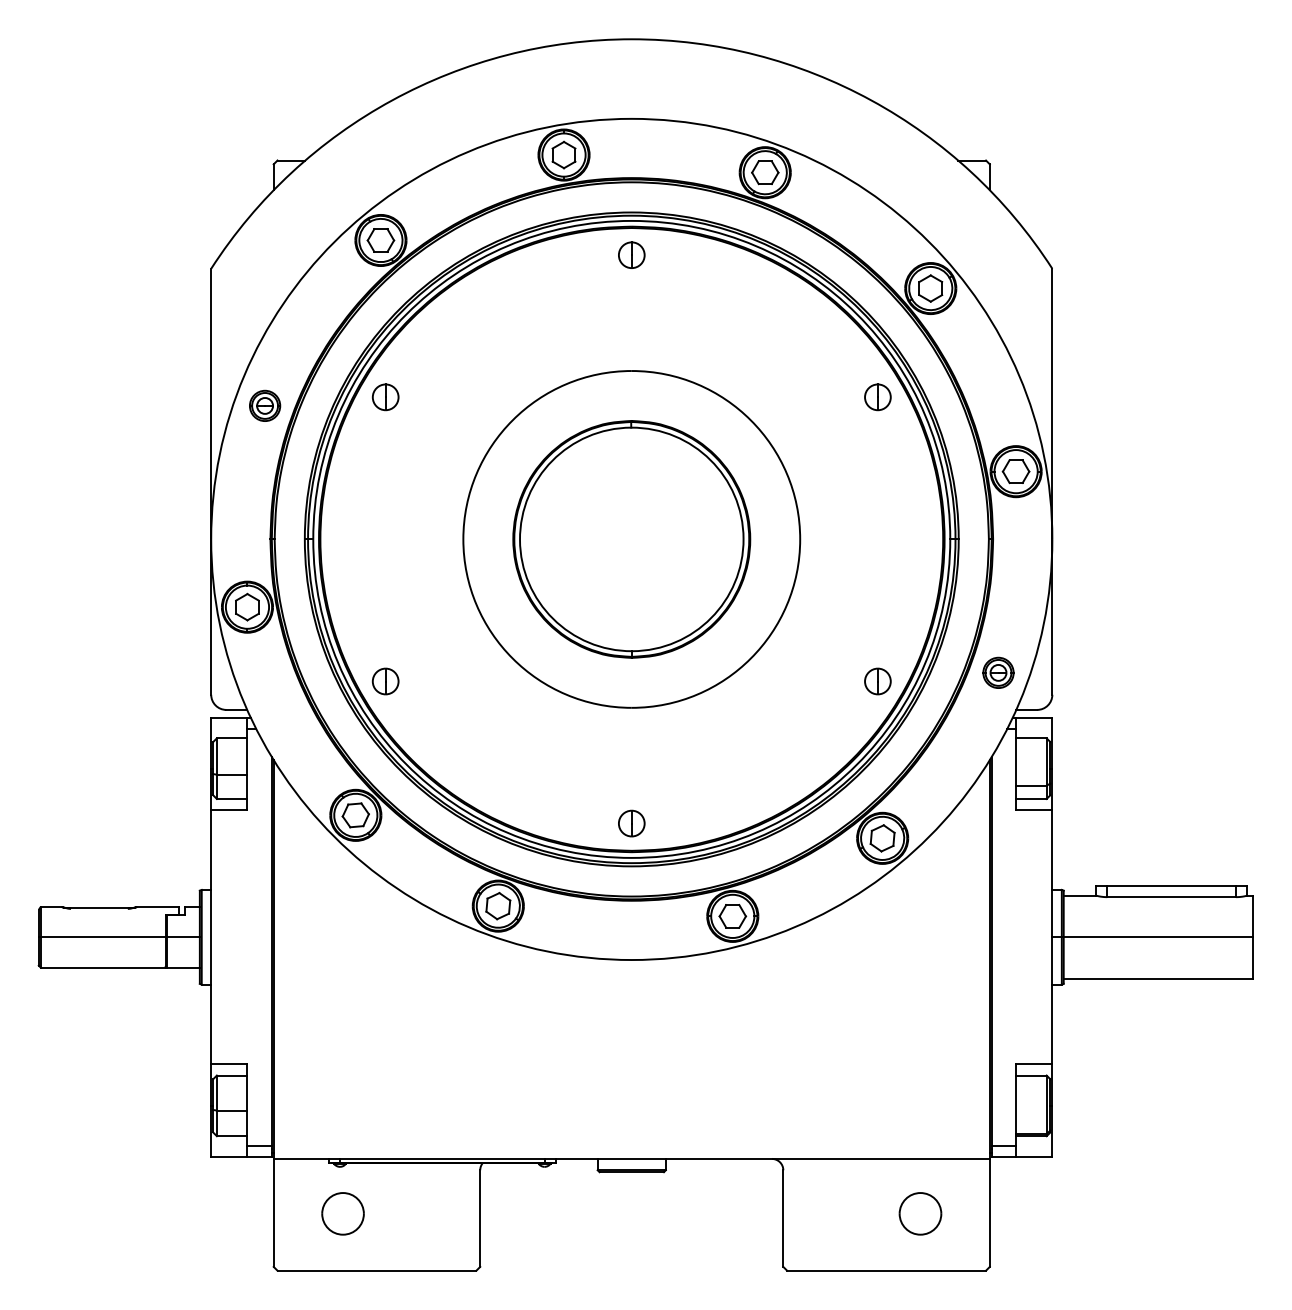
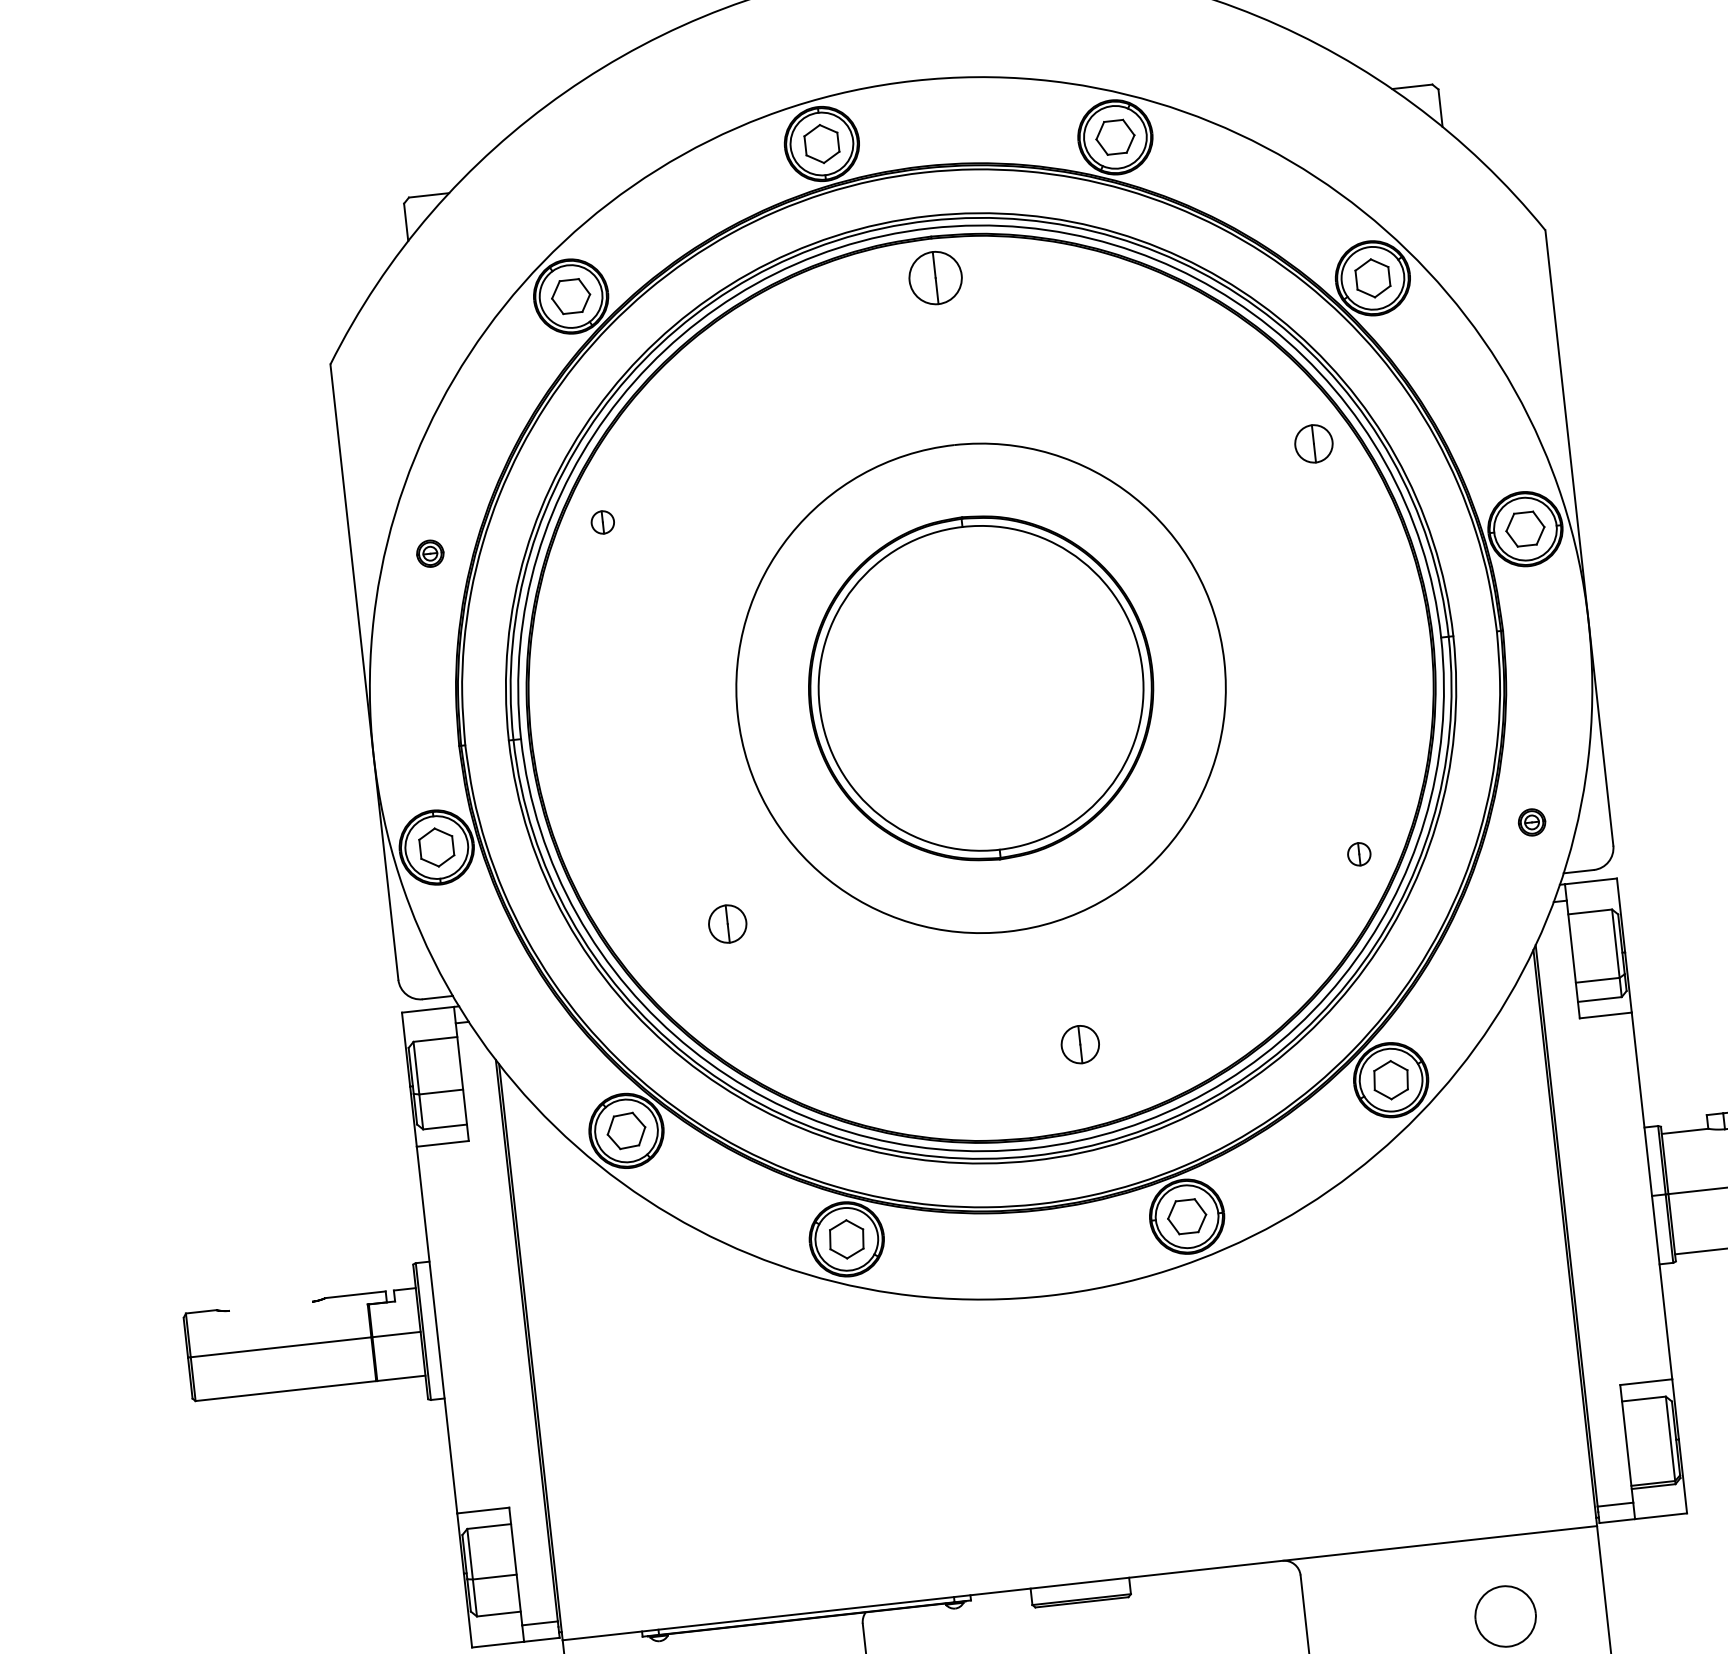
part: (631, 254) -> (935, 276), size x1.4
part: (385, 397) -> (602, 522), size x0.6
part: (265, 405) -> (430, 553), size x0.6
part: (998, 672) -> (1532, 822), size x0.6
part: (385, 681) -> (727, 924), moved
part: (877, 681) -> (1358, 854), size x0.6
part: (631, 823) -> (1079, 1044), moved
line: (99, 908) -> (271, 1306), removed

